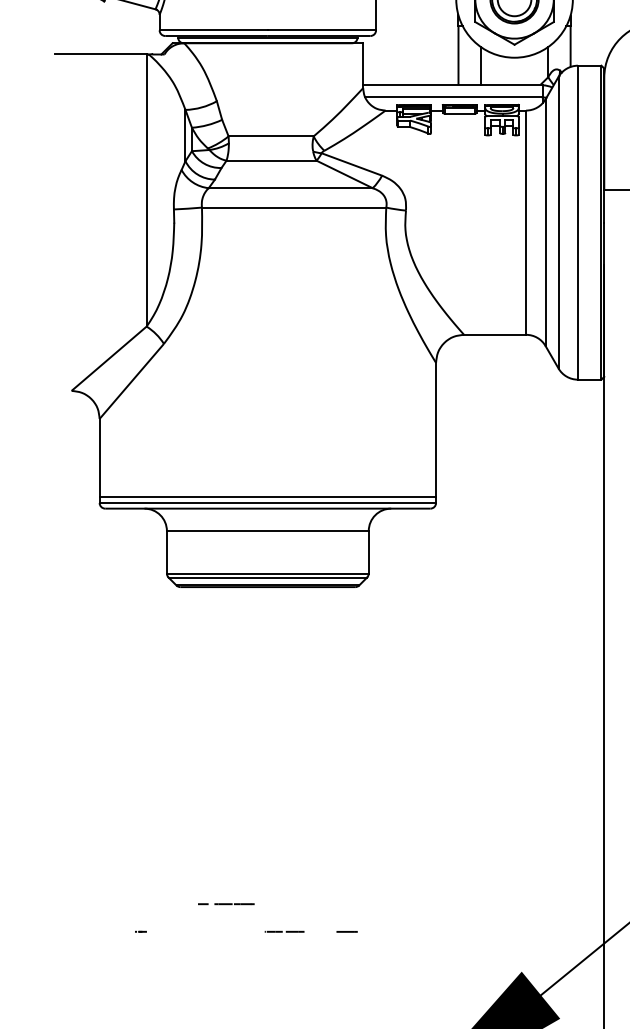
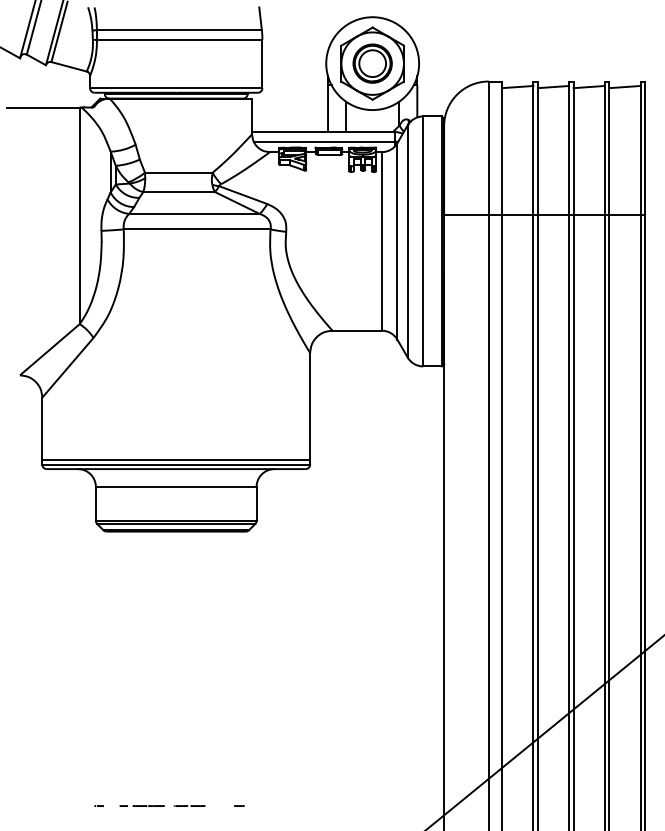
line: (225, 903) -> (141, 805), moved
part: (140, 931) -> (98, 805), moved
part: (347, 931) -> (239, 805), size x0.62

